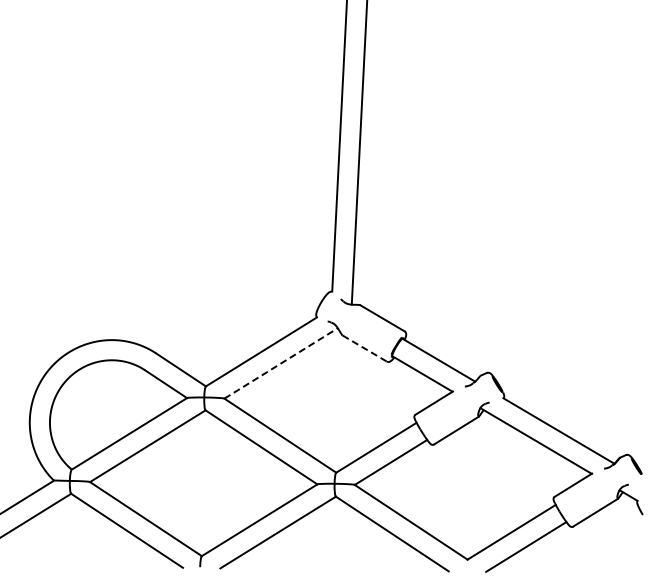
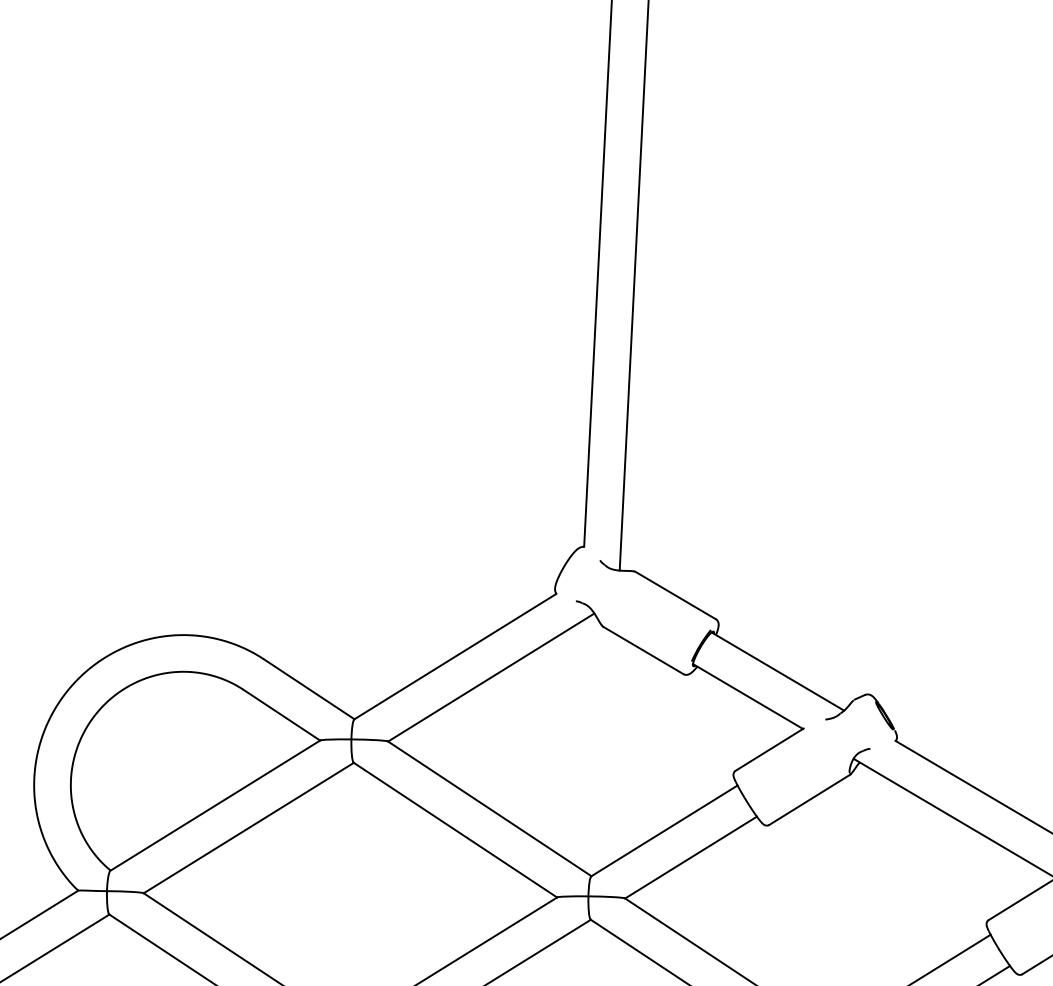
line: (364, 348) -> (642, 650), dashed -> solid
line: (281, 363) -> (491, 677), dashed -> solid

